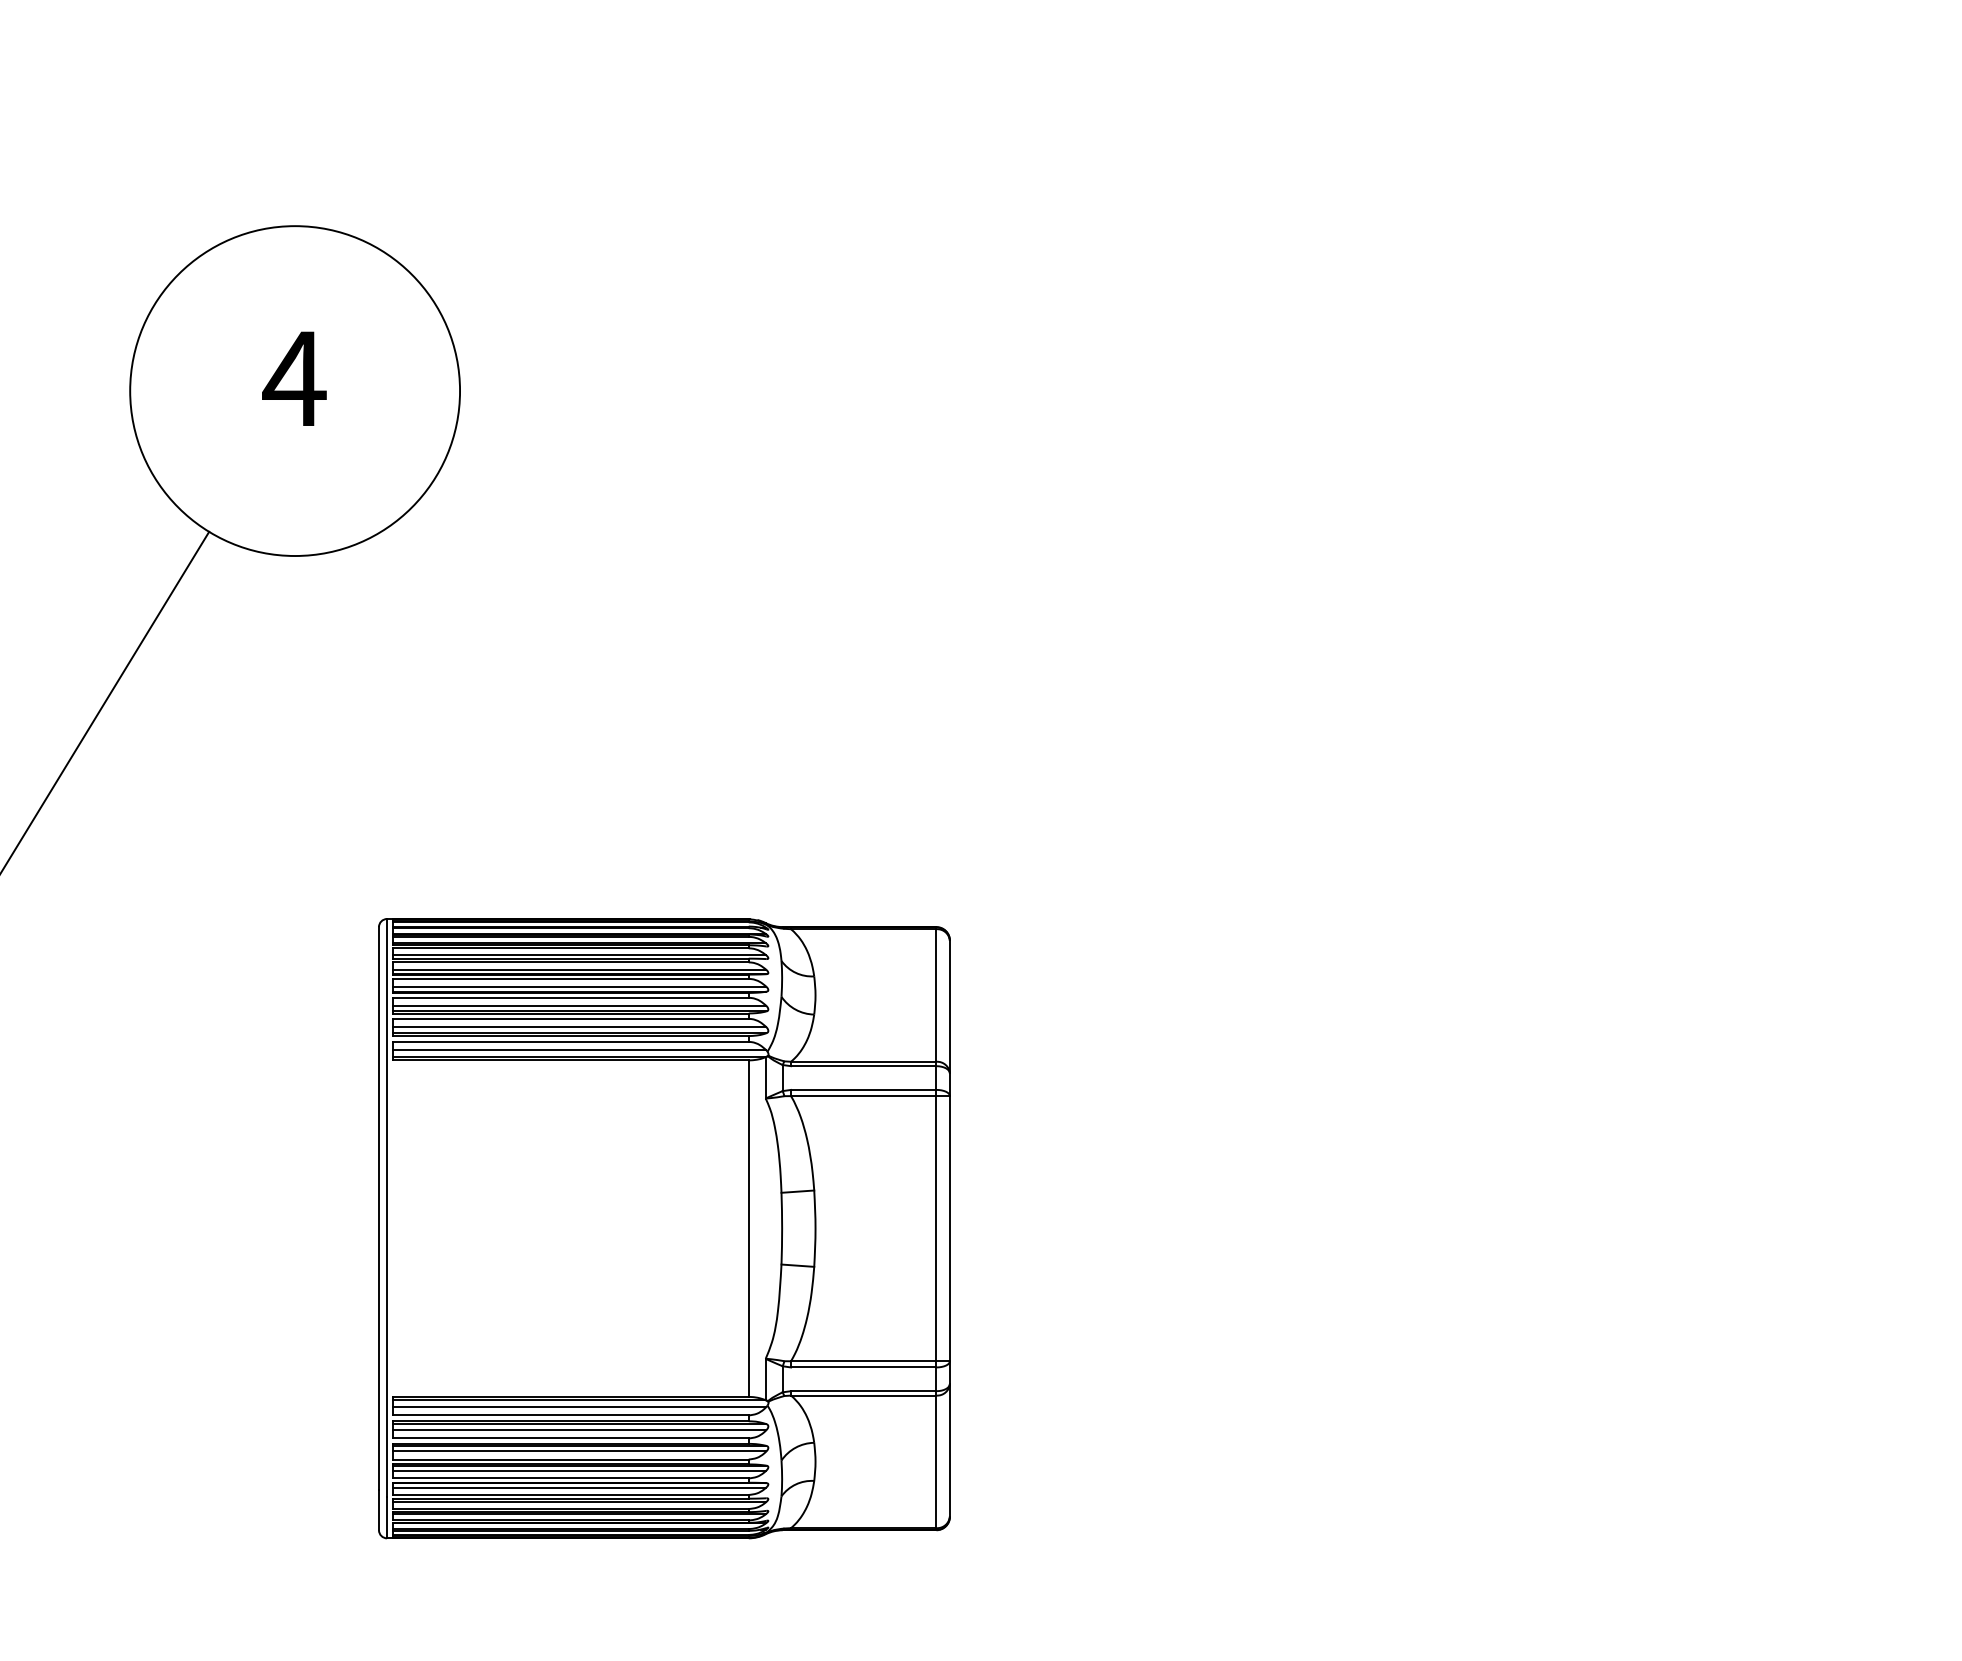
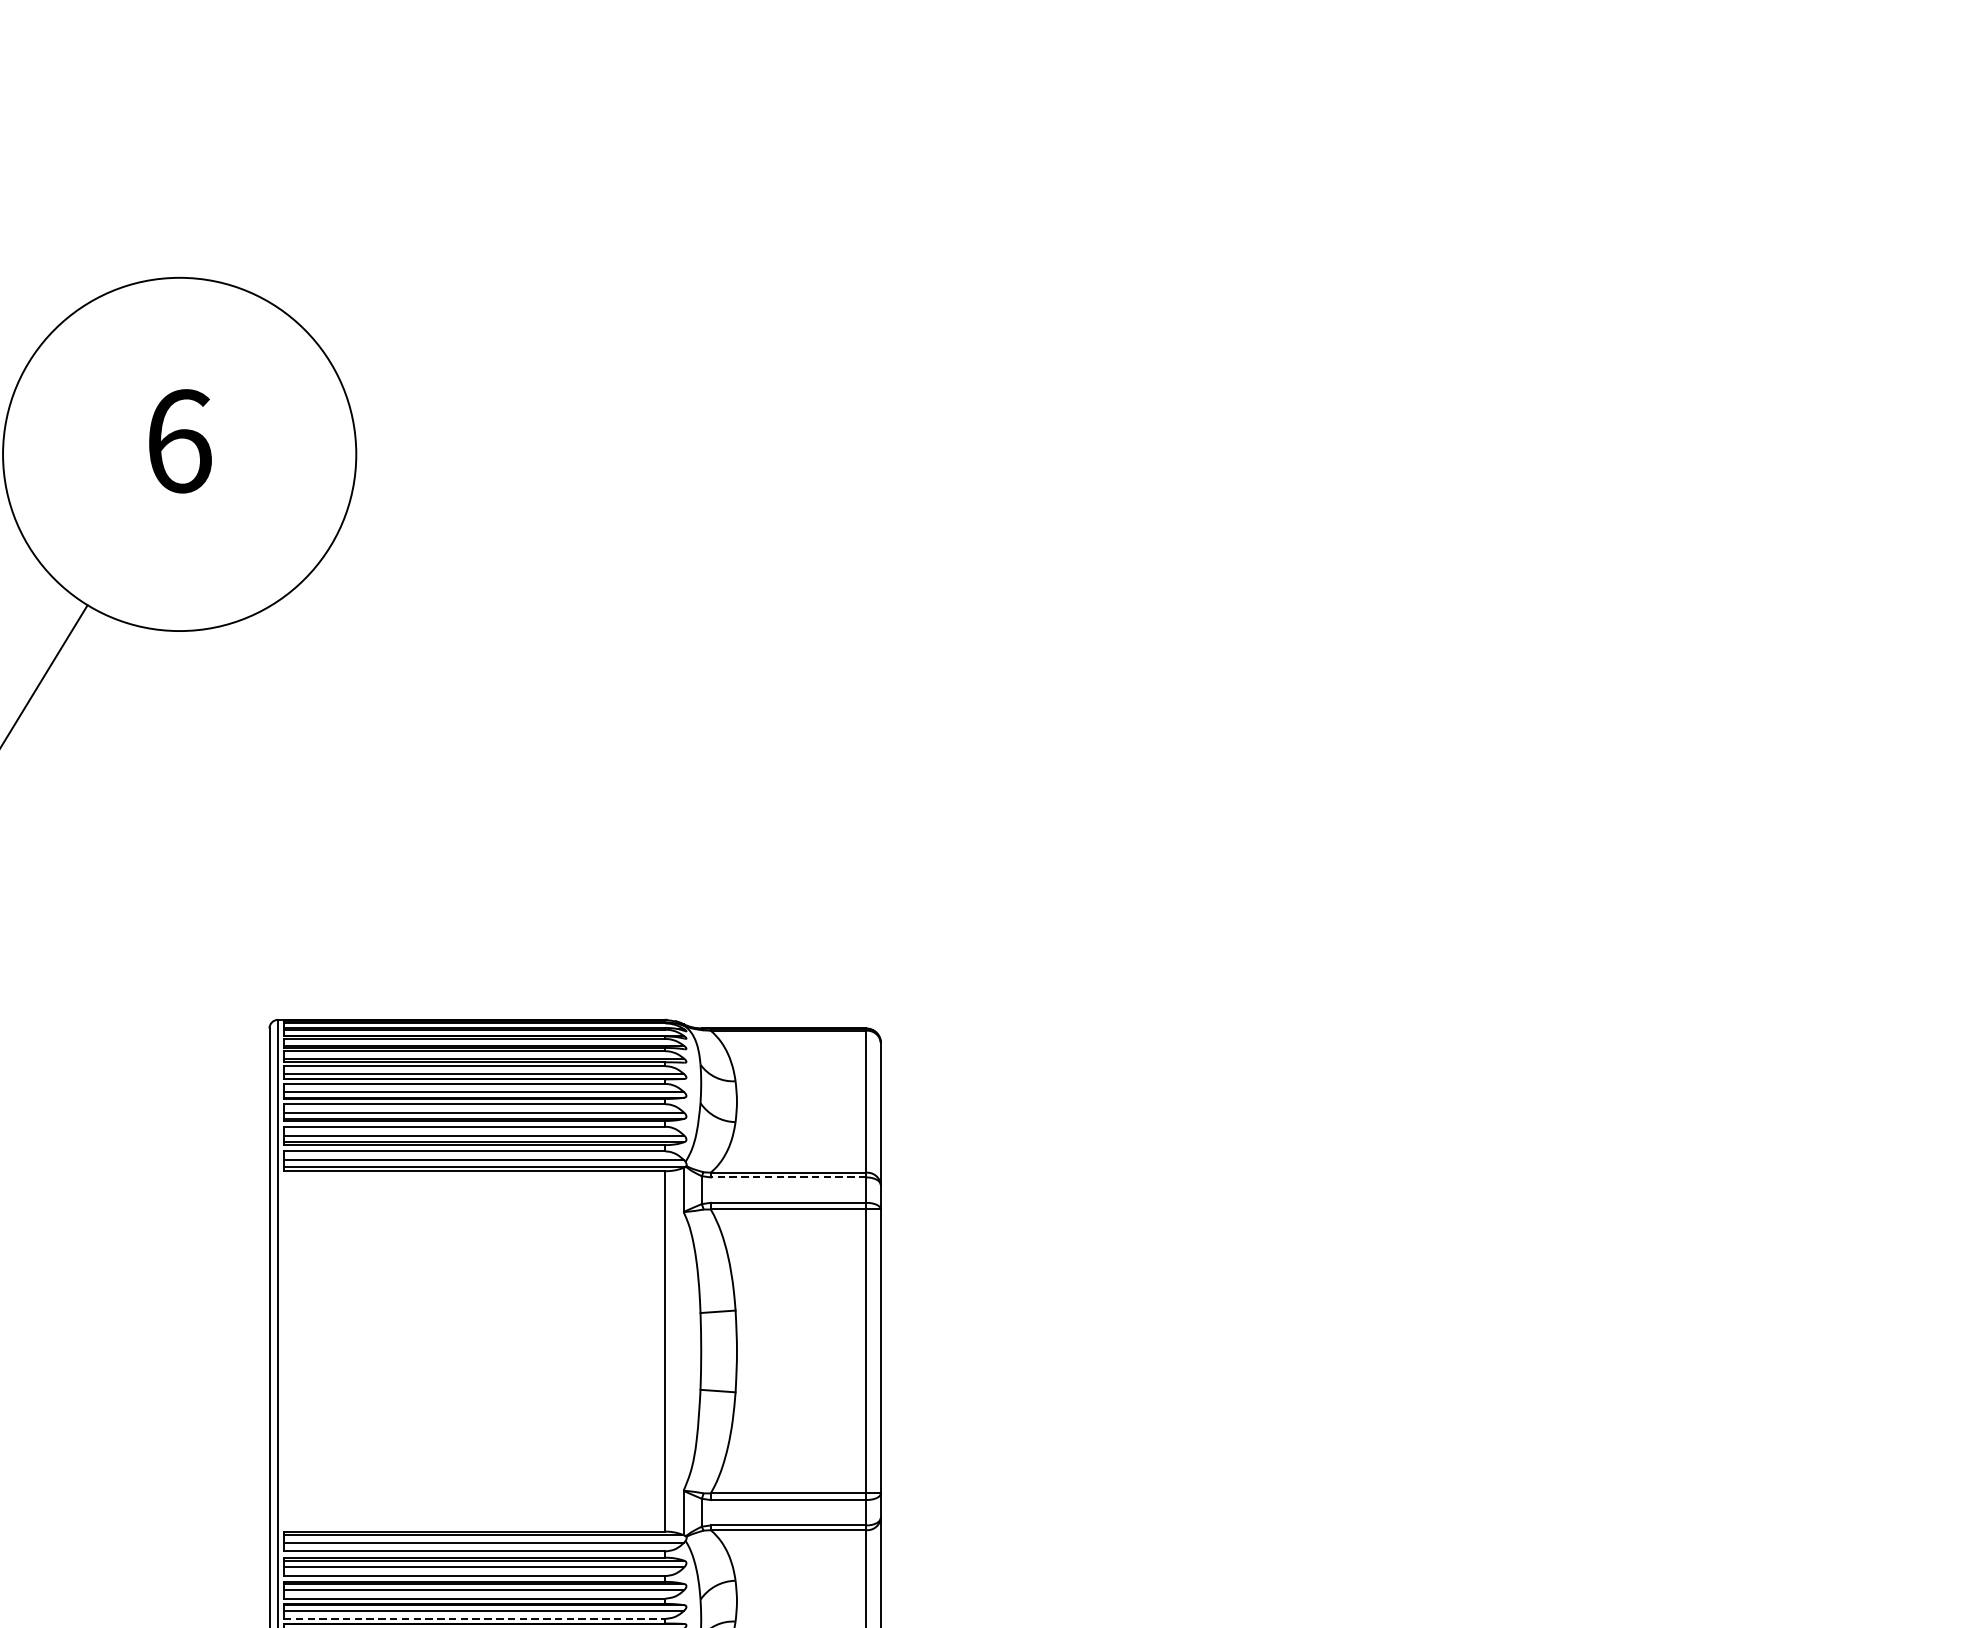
text: (294, 378) -> (179, 440), 4 -> 6
line: (863, 1066) -> (788, 1177), solid -> dashed
line: (571, 1478) -> (475, 1618), solid -> dashed

